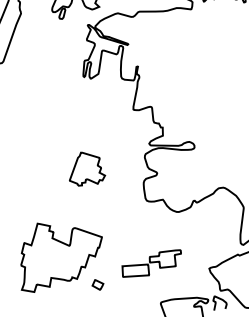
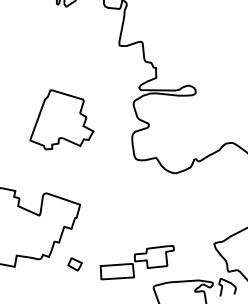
part: (87, 168) -> (61, 118), size x1.43
part: (151, 263) -> (136, 262), moved

